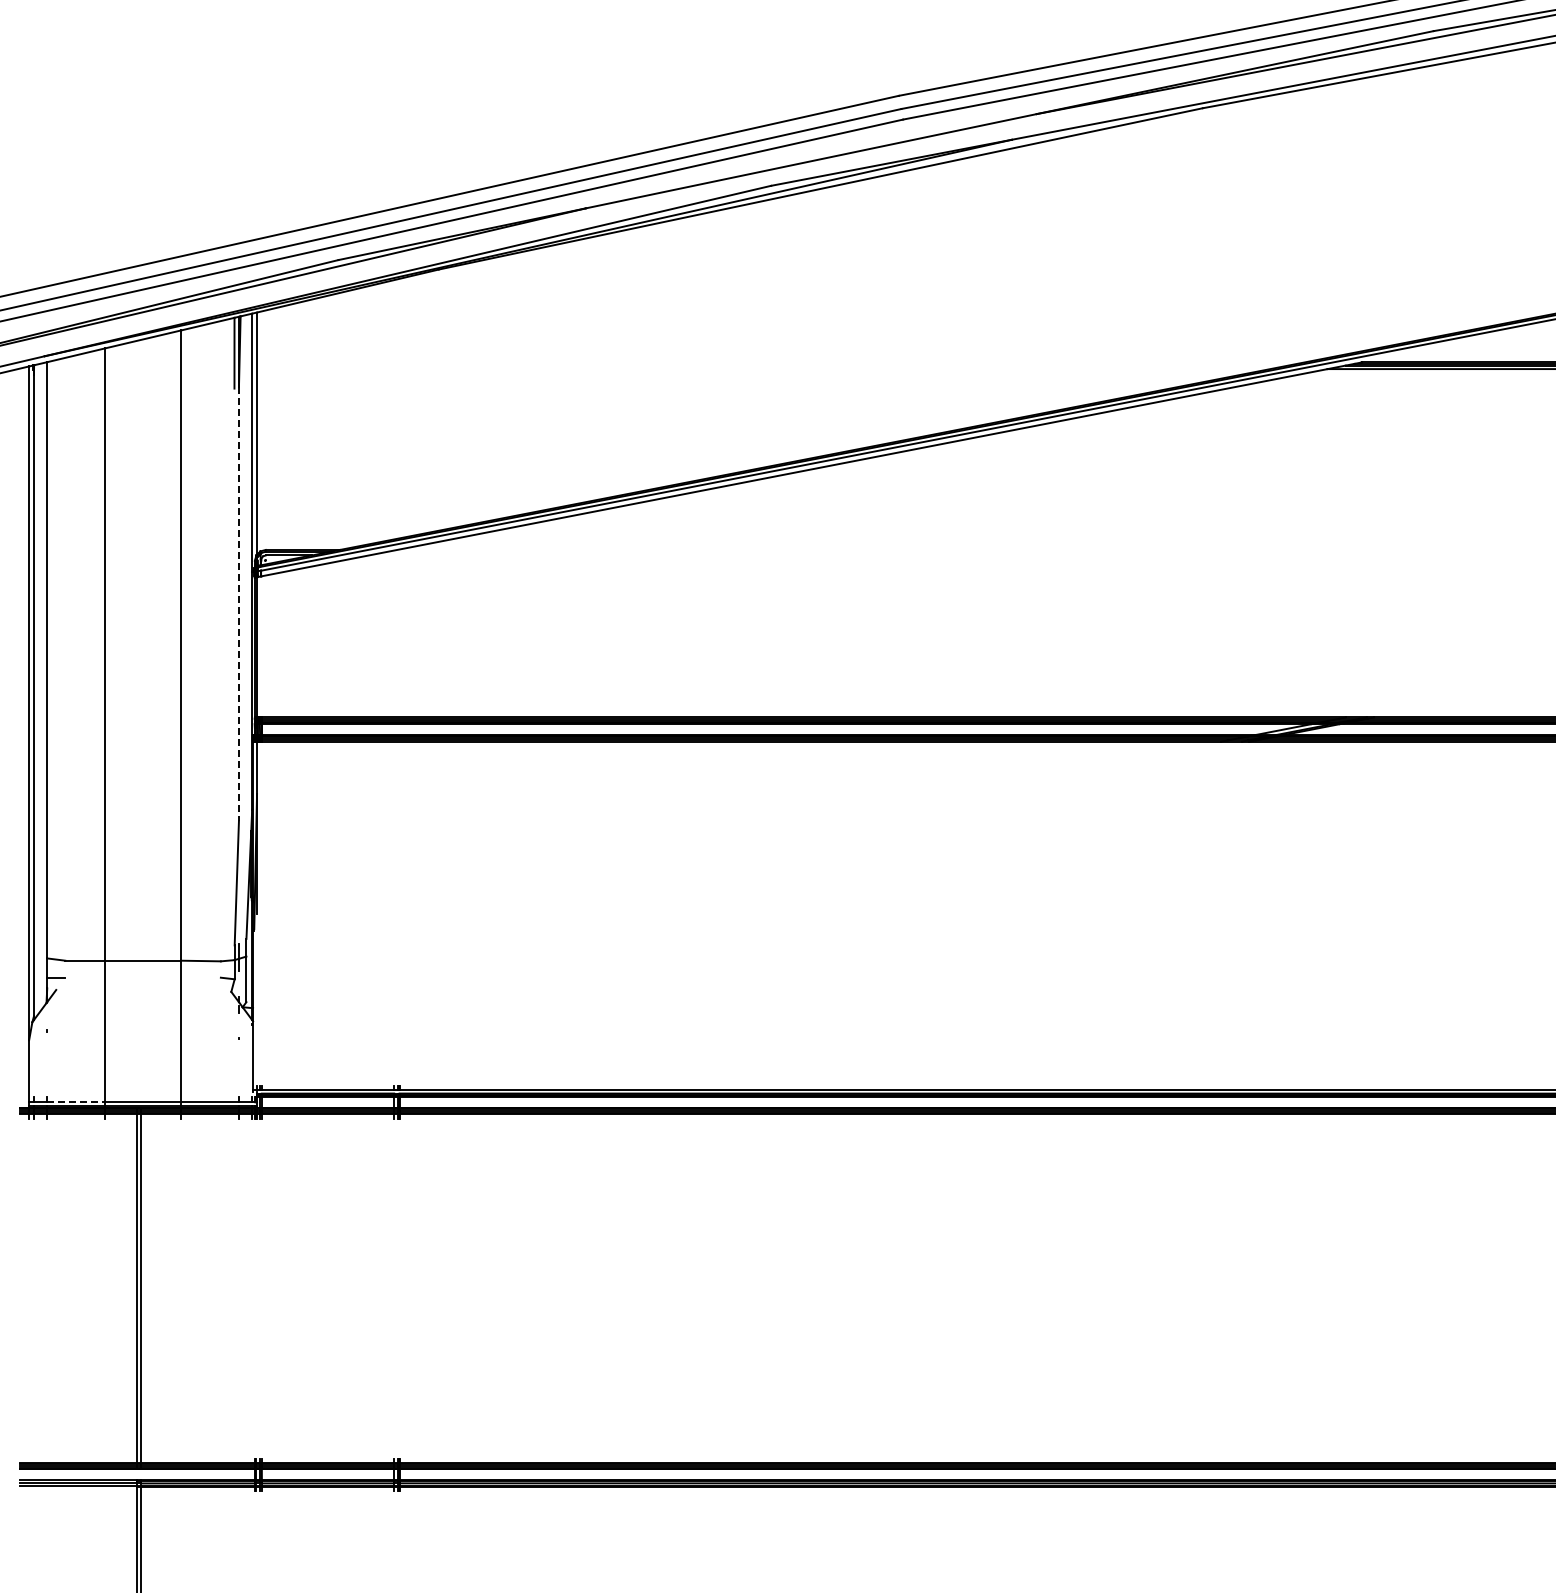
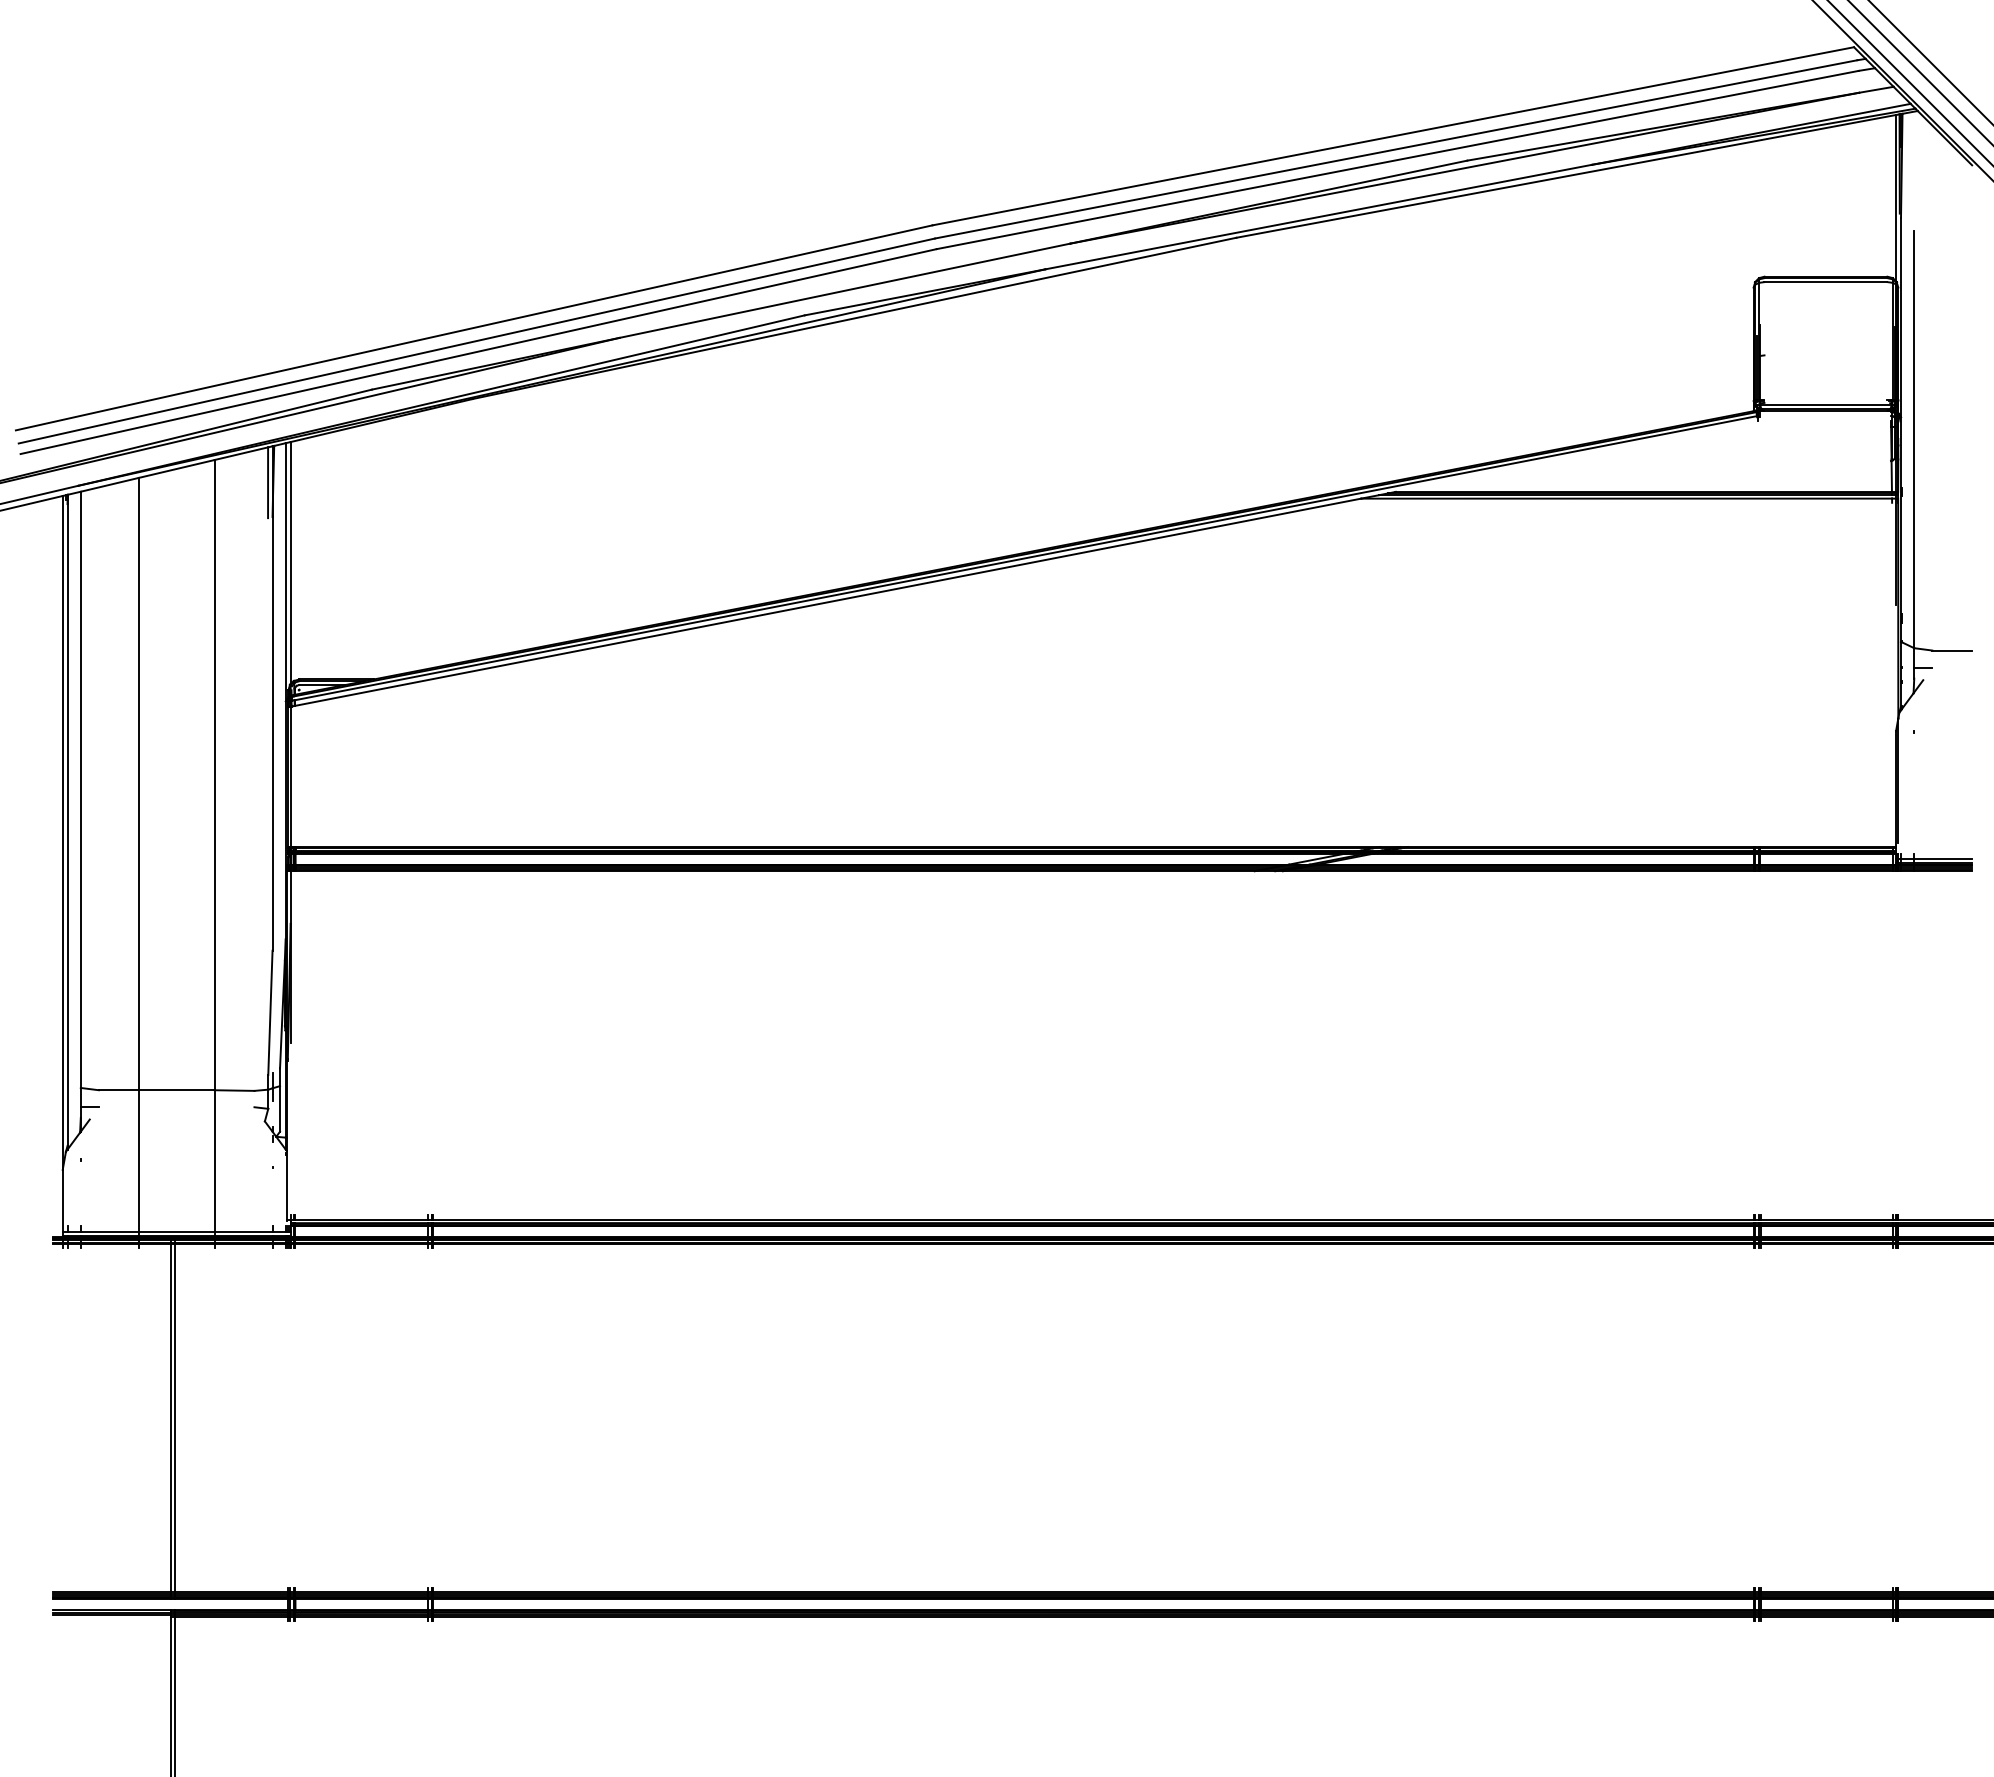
line: (238, 603) -> (272, 733), dashed -> solid
line: (75, 1101) -> (109, 1231), dashed -> solid

